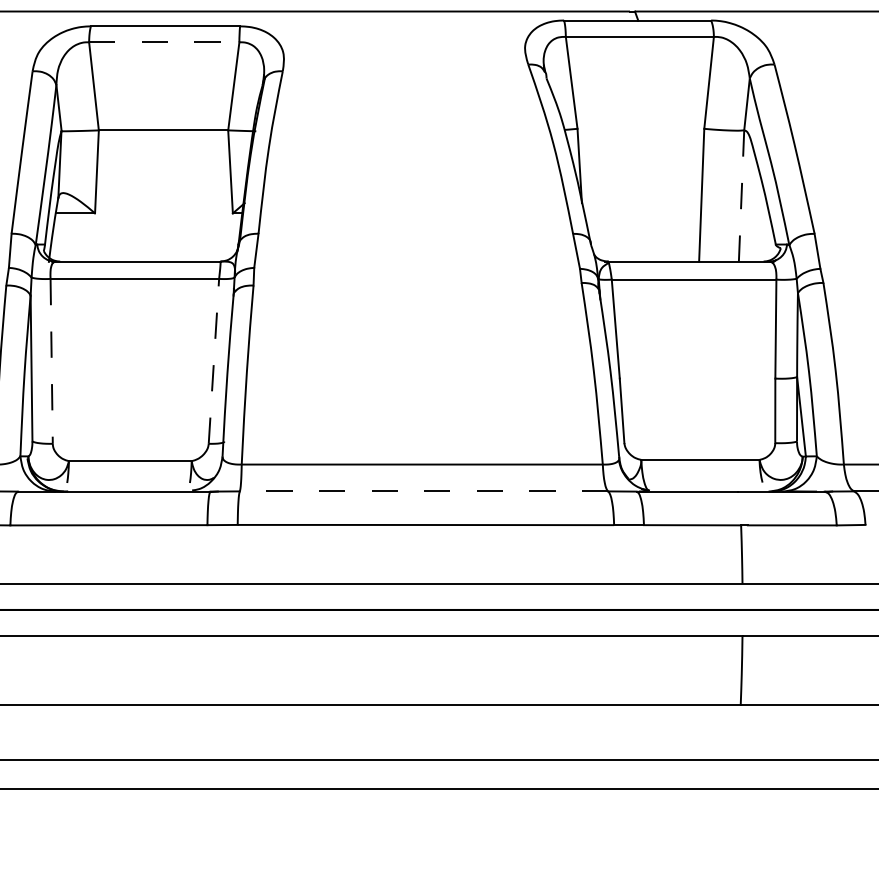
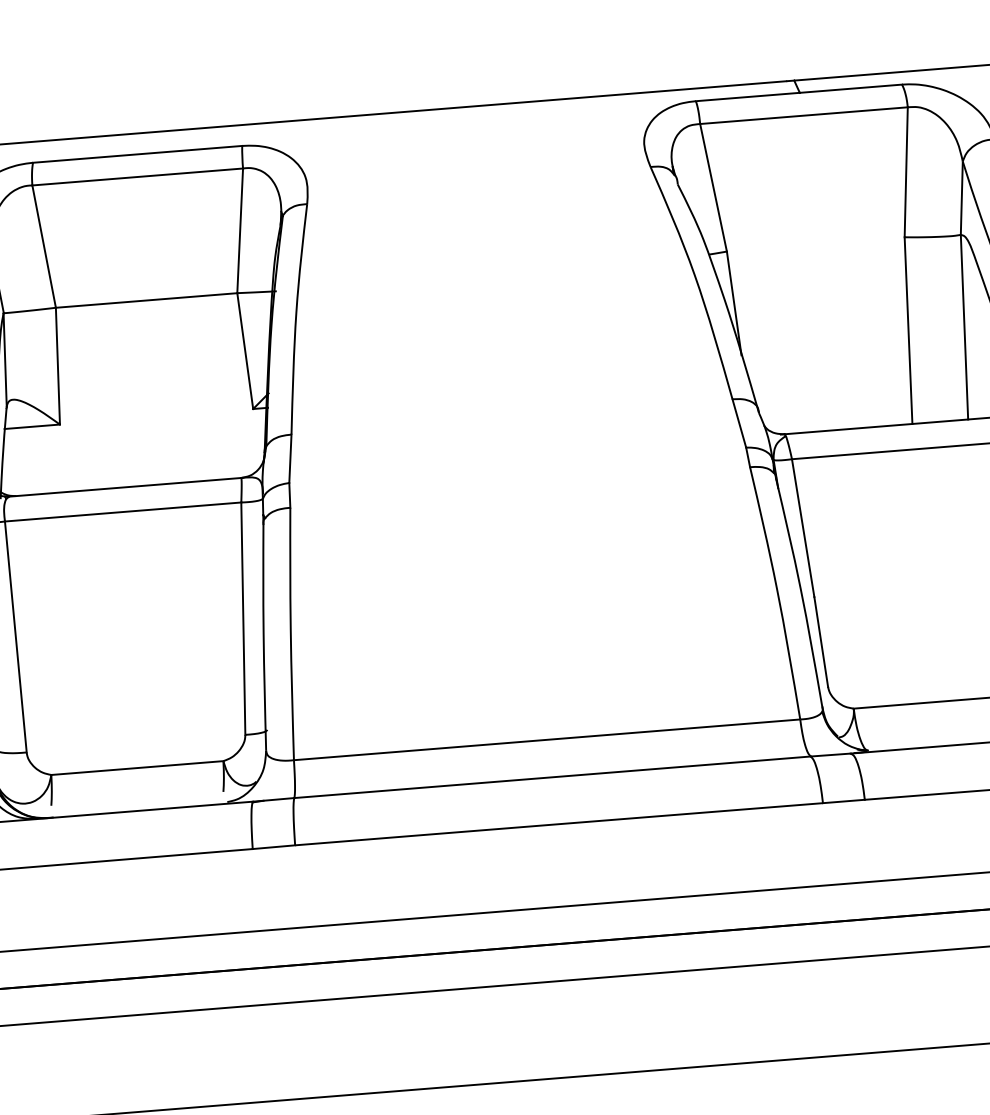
line: (164, 42) -> (138, 177), dashed -> solid
line: (741, 195) -> (964, 326), dashed -> solid
line: (51, 361) -> (15, 637), dashed -> solid
line: (213, 361) -> (242, 618), dashed -> solid
line: (423, 491) -> (551, 777), dashed -> solid

